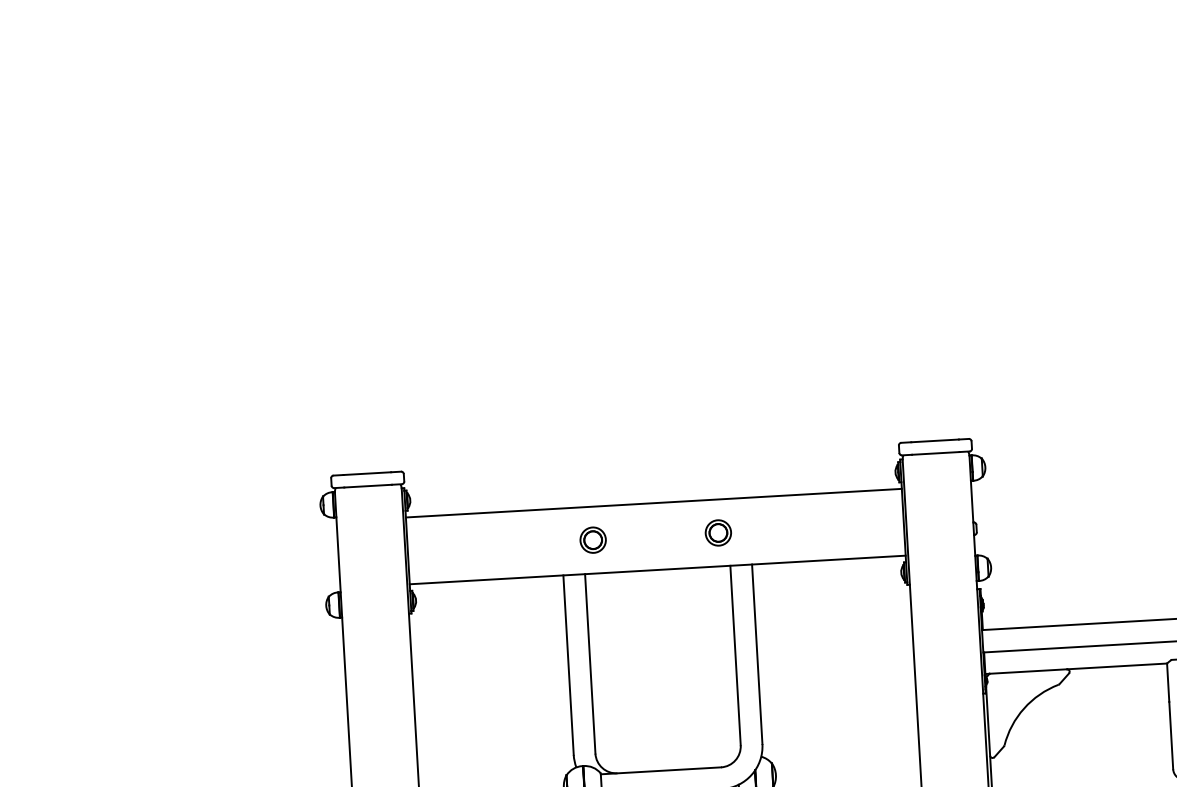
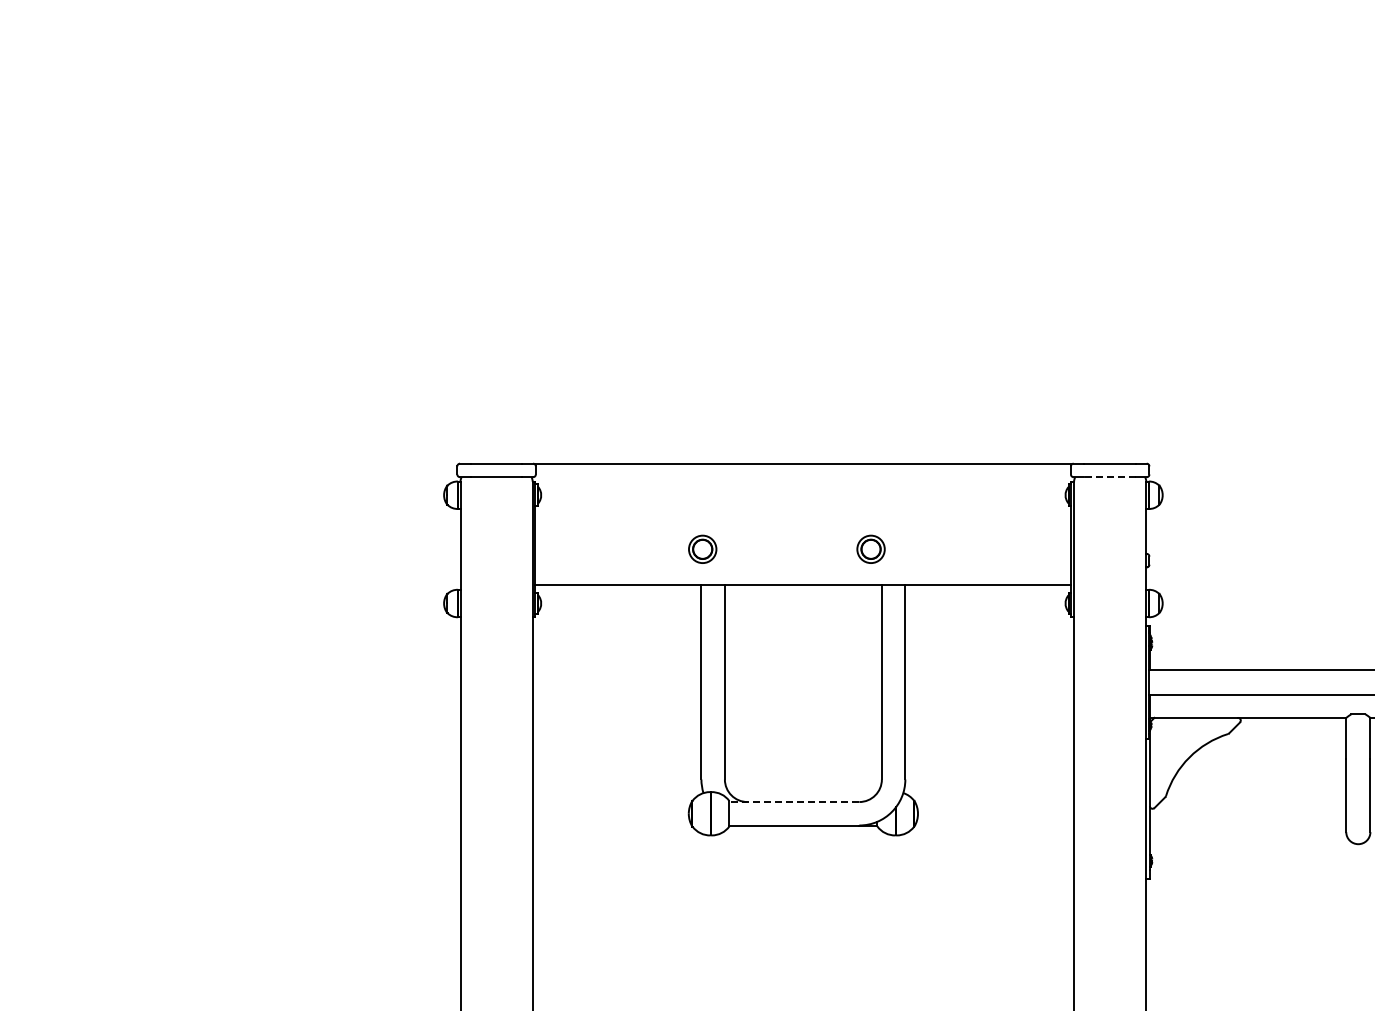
line: (936, 453) -> (1110, 477), solid -> dashed
line: (653, 503) -> (803, 464), moved
part: (592, 539) -> (702, 548), moved
line: (661, 771) -> (794, 802), solid -> dashed

